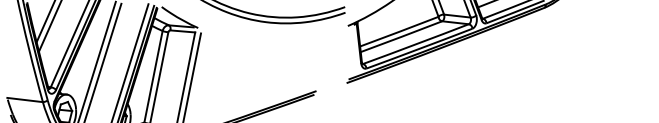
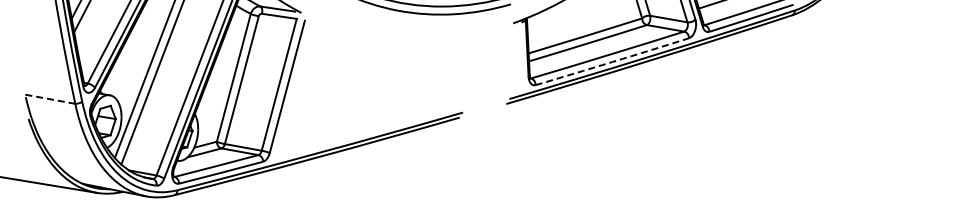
arc: (419, 49) -> (612, 62), solid -> dashed
line: (25, 100) -> (50, 99), solid -> dashed

